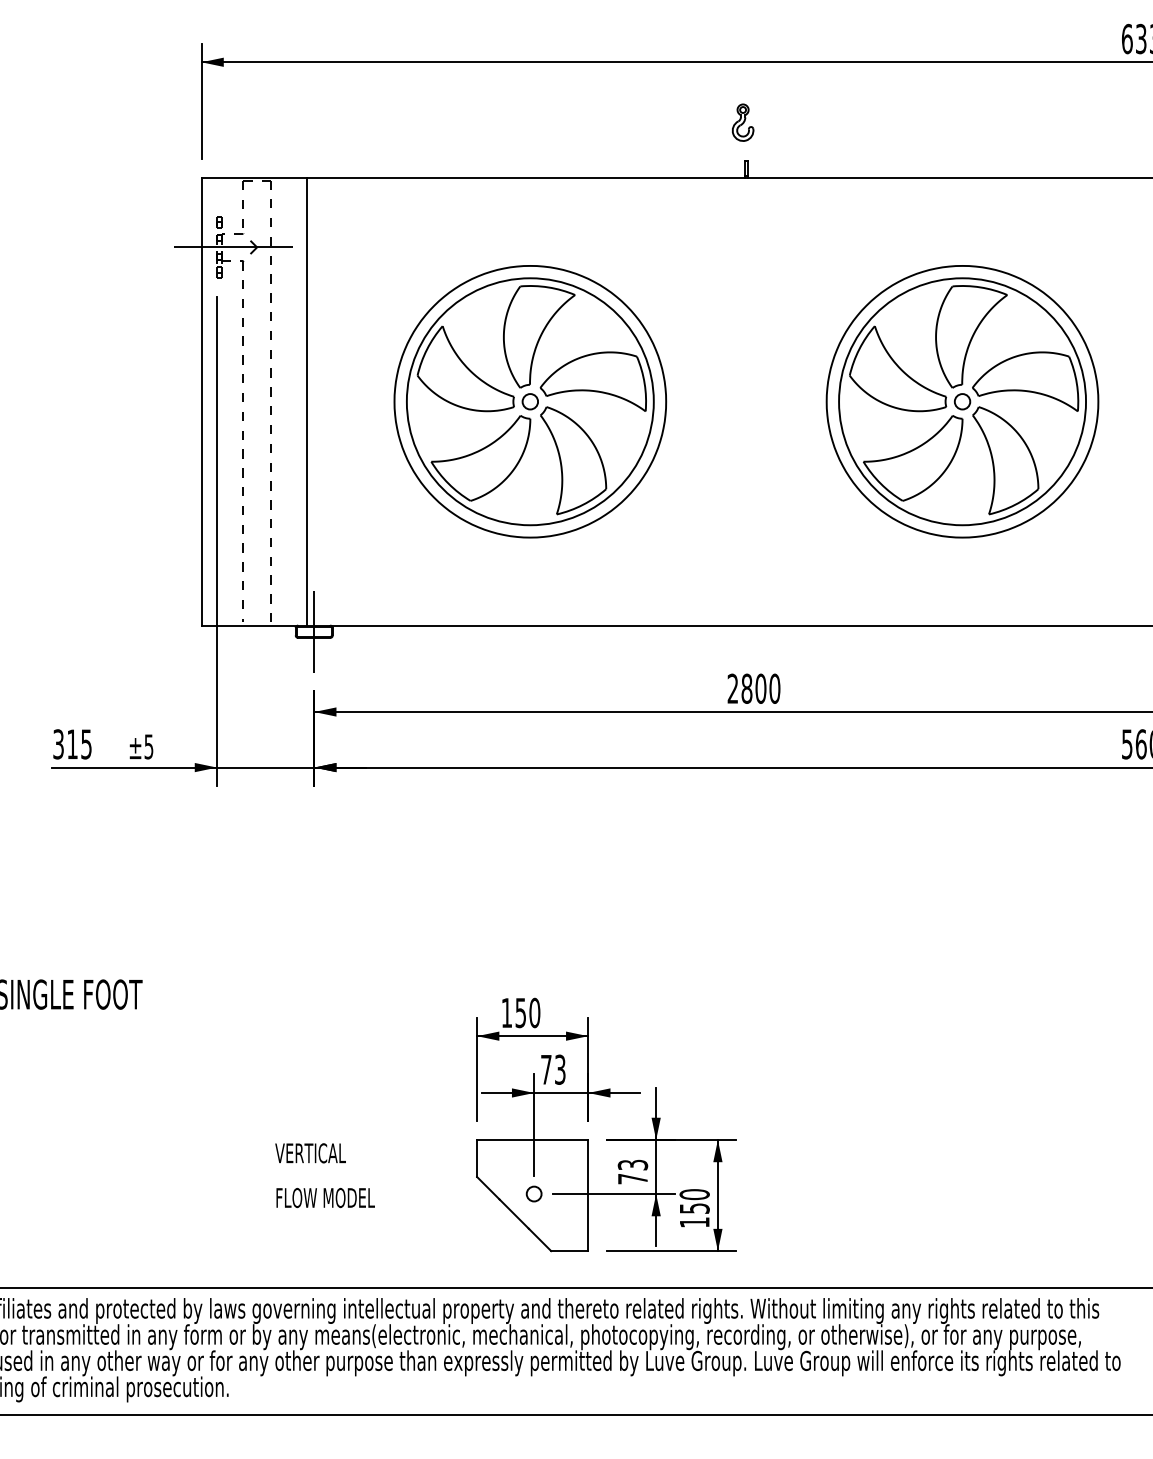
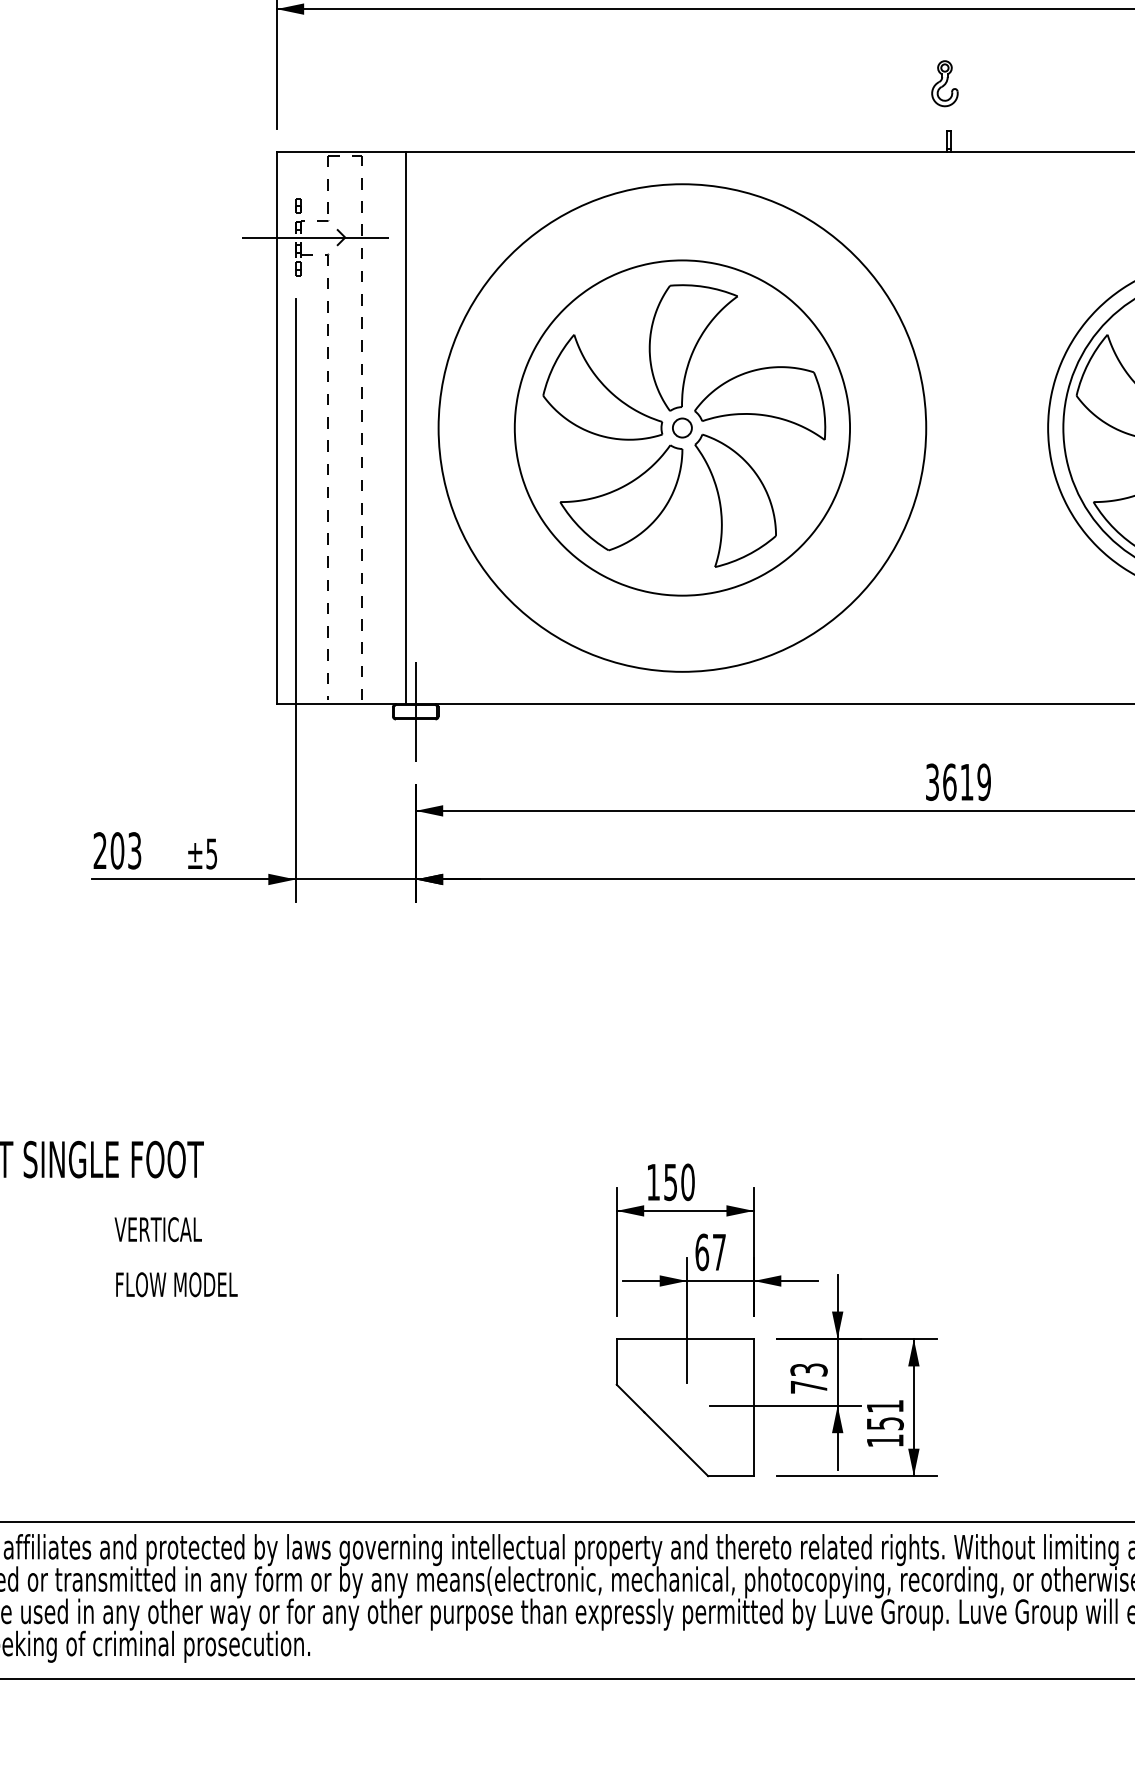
circle: (529, 401) -> (681, 427), size x1.6
text: (753, 688) -> (957, 781), 2800 -> 3619
text: (72, 744) -> (117, 850), 315 -> 203
text: (553, 1069) -> (710, 1252), 73 -> 67
text: (324, 1175) -> (175, 1256), moved
circle: (533, 1193) -> (686, 1405), removed
text: (694, 1194) -> (884, 1406), 150 -> 151

